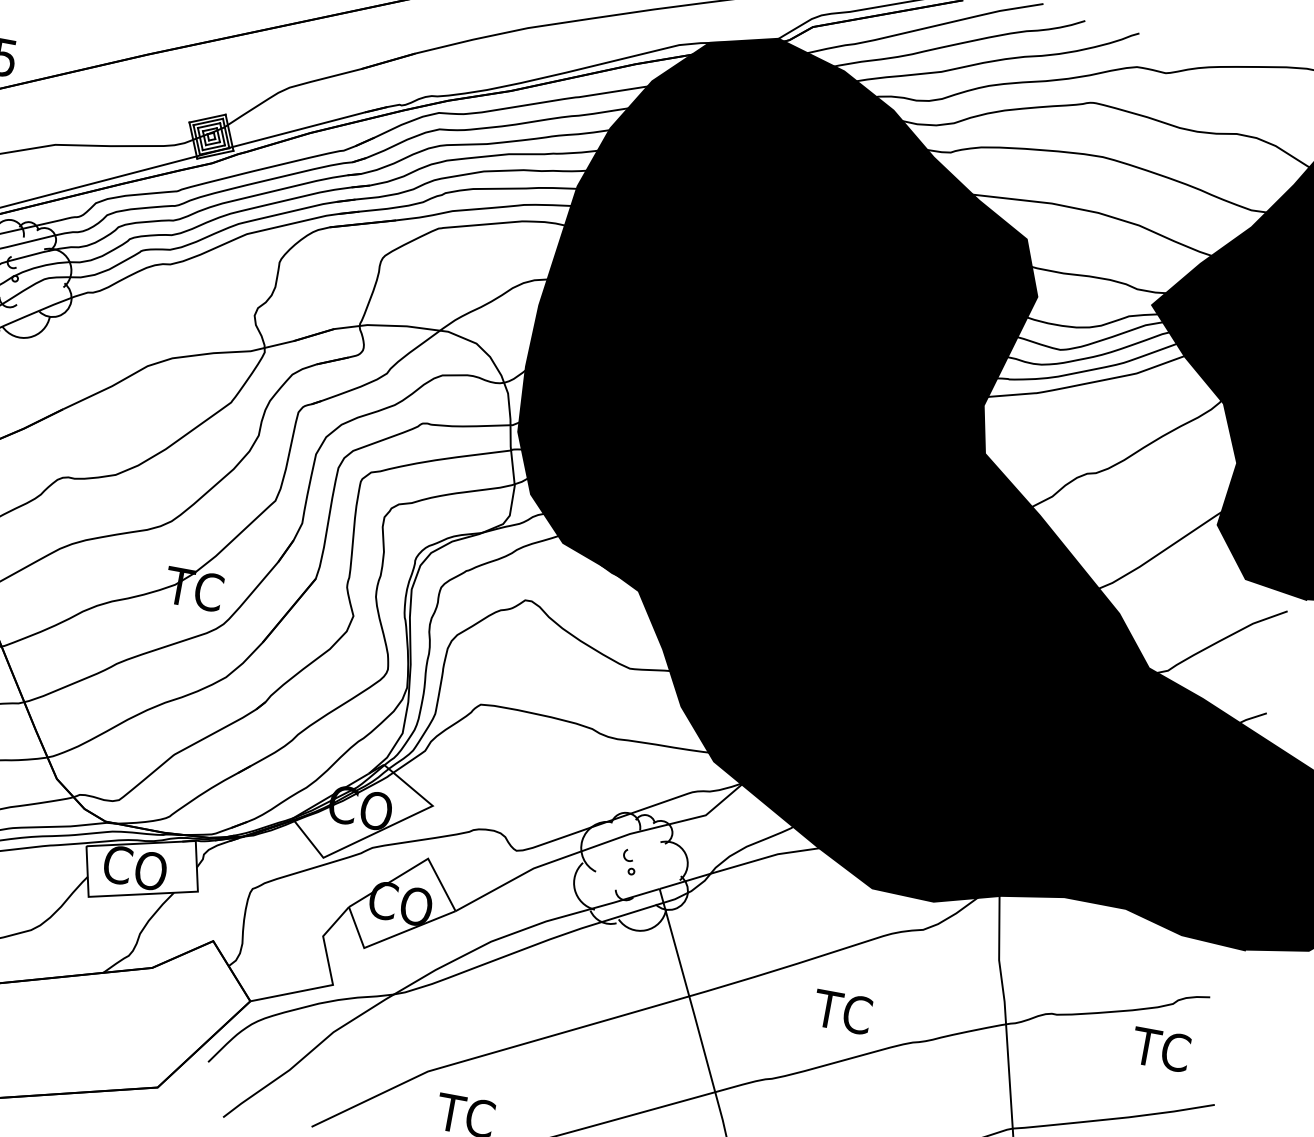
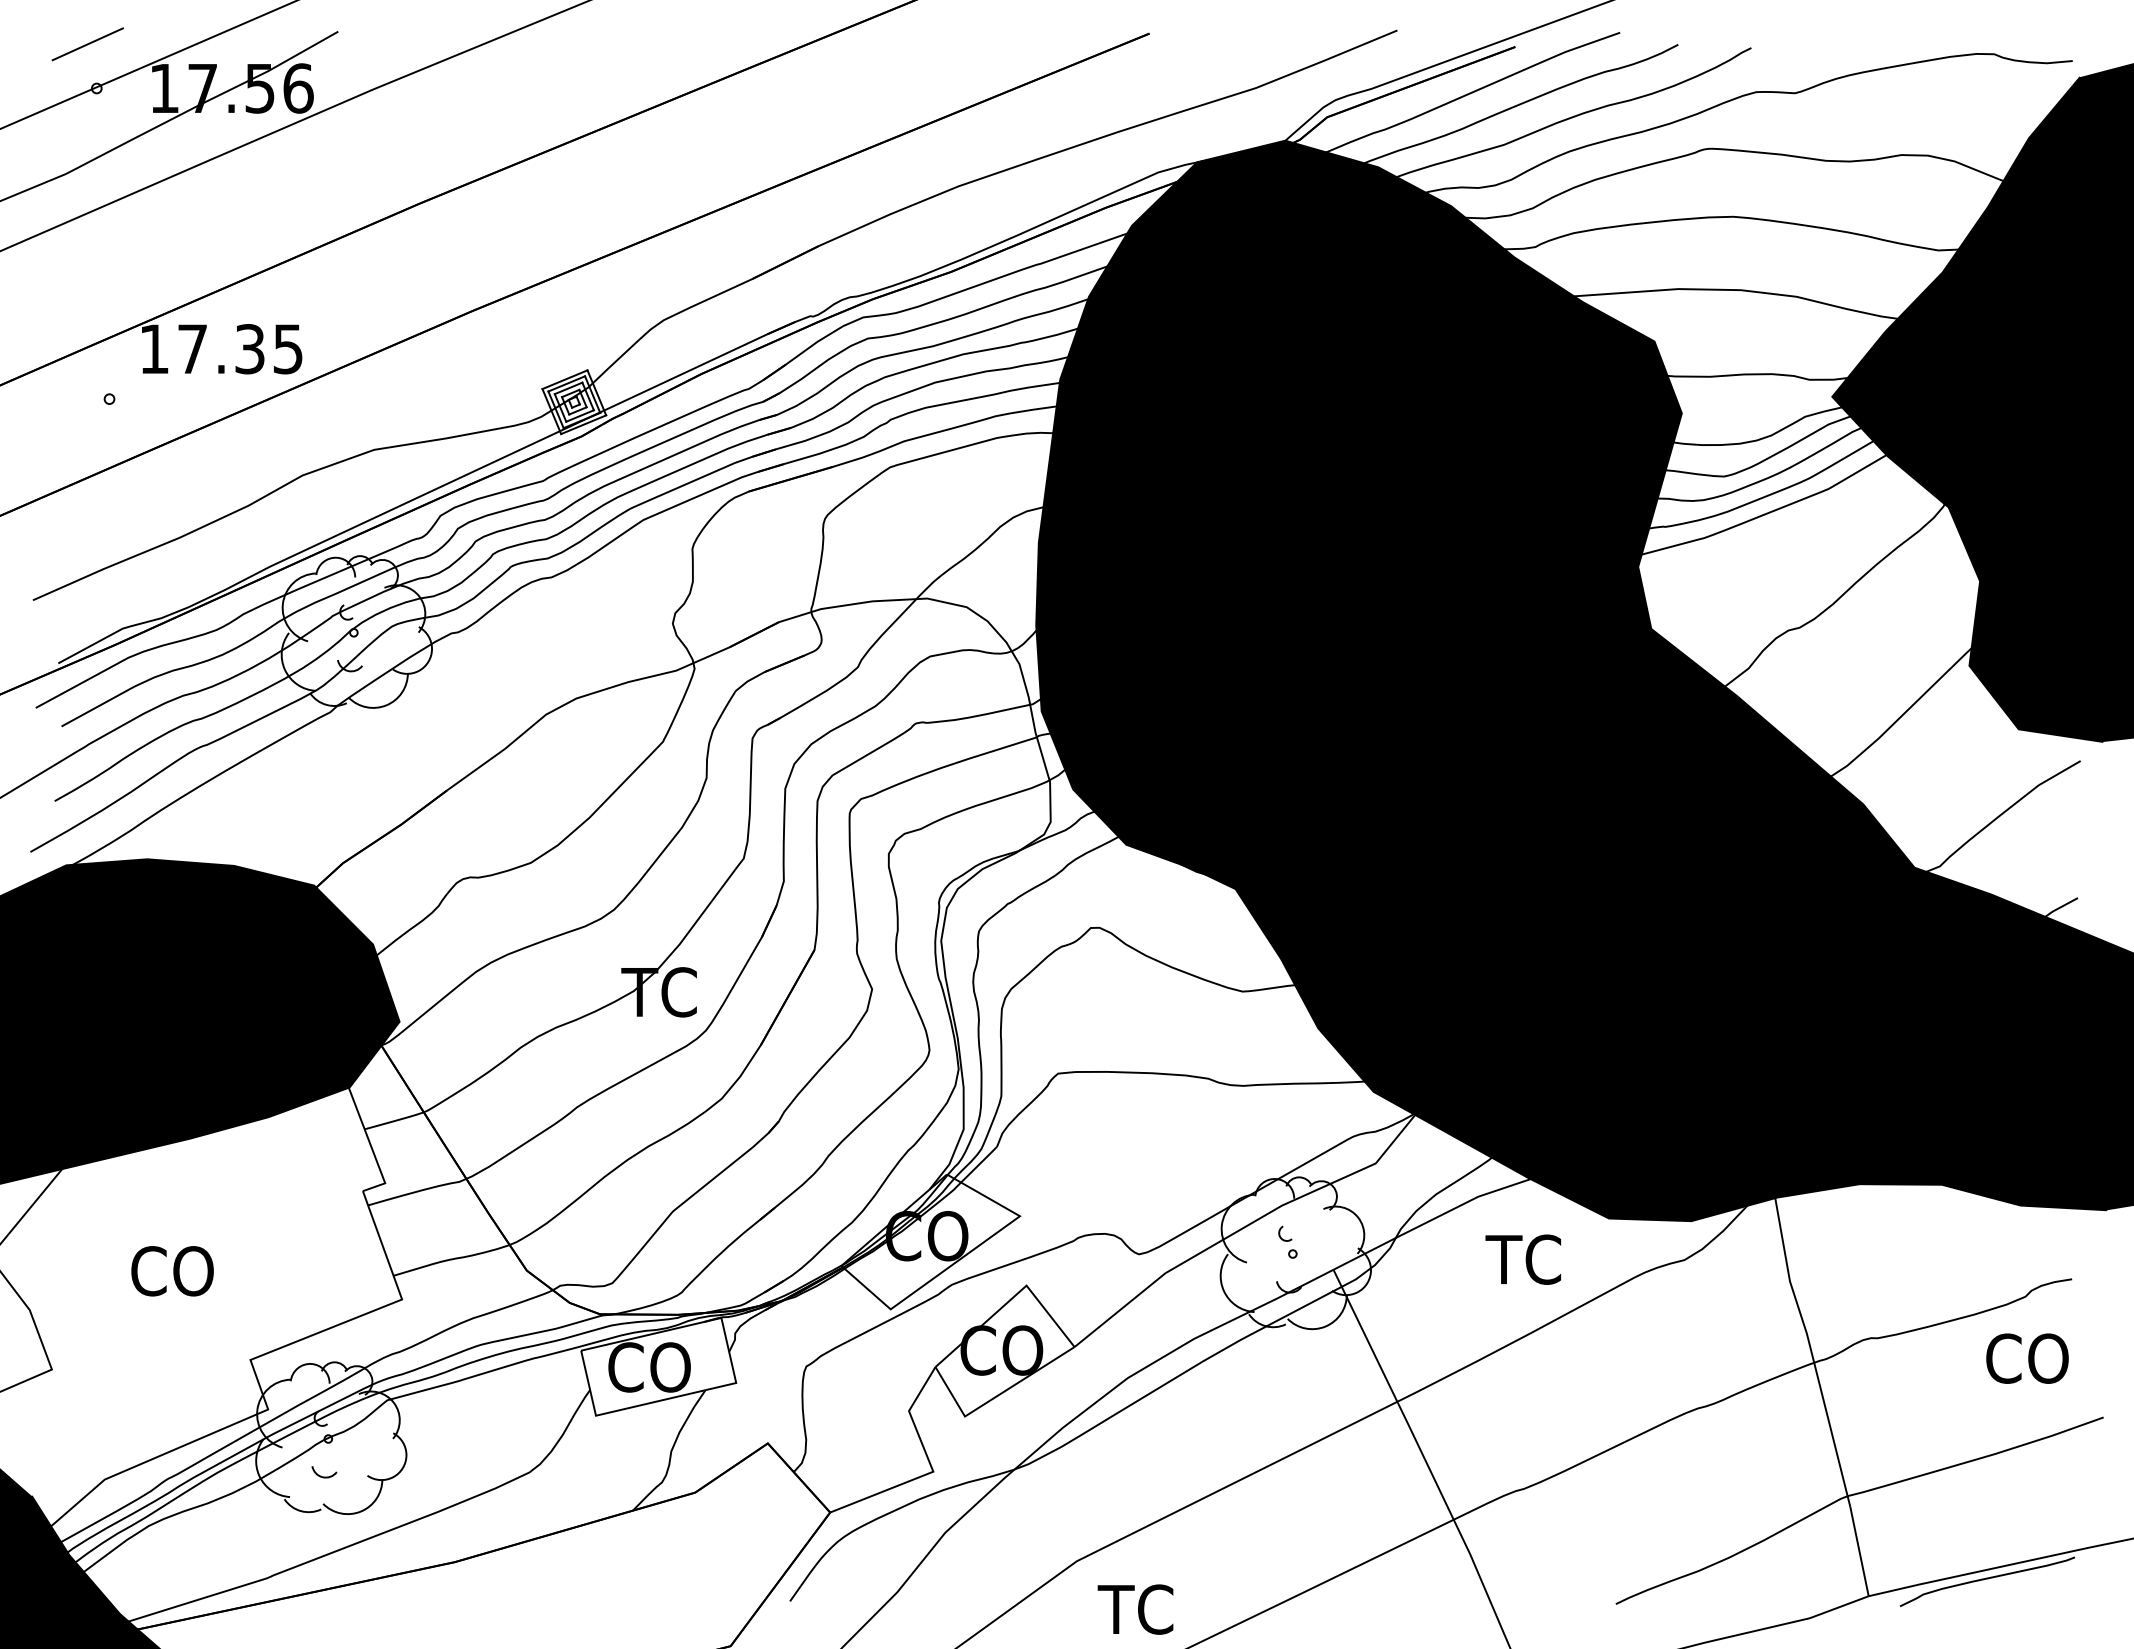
text: (841, 1011) -> (1522, 1259), moved
text: (1164, 1050) -> (2025, 1358), TC -> CO

